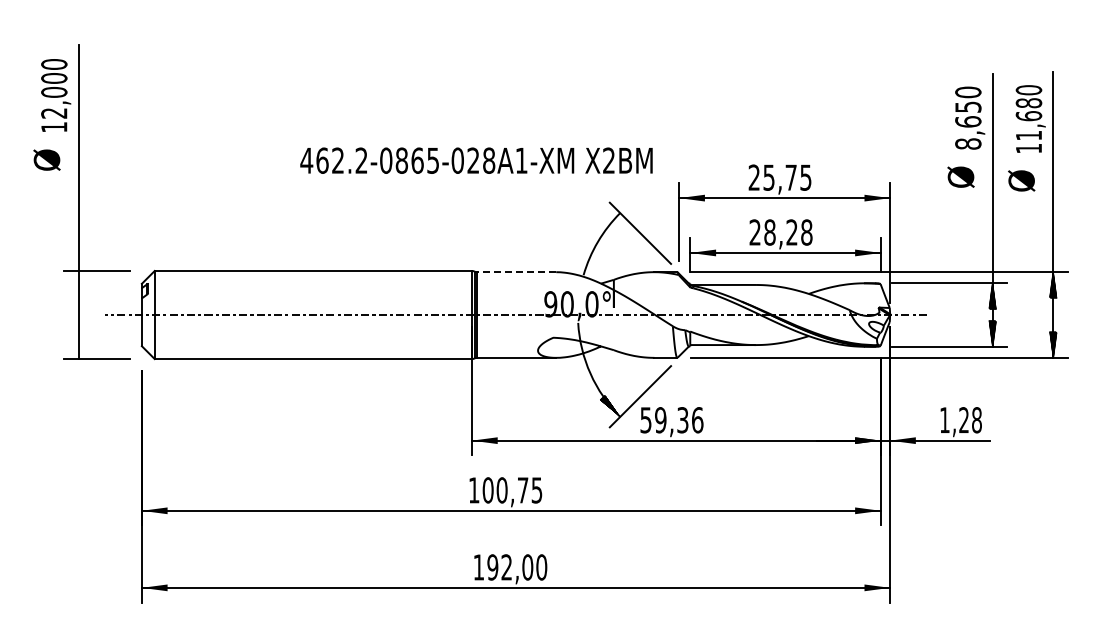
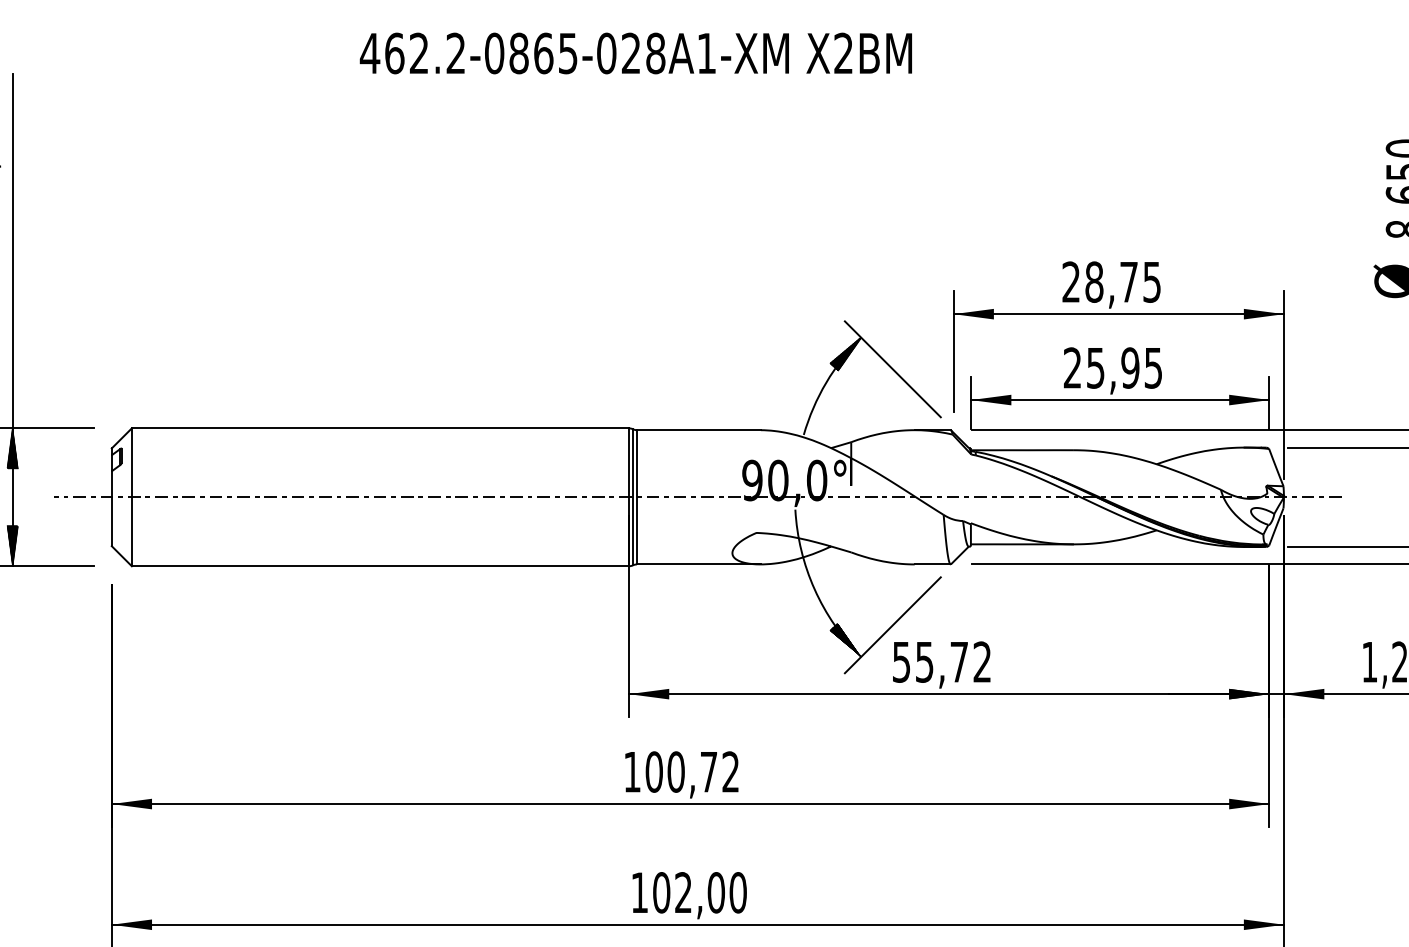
text: (476, 160) -> (636, 53), moved
text: (768, 177) -> (1093, 281), 25,75 -> 28,75
hatch: (610, 223) -> (845, 353), added
text: (788, 232) -> (1124, 368), 28,28 -> 25,95
line: (516, 272) -> (698, 430), dashed -> solid
hatch: (78, 283) -> (12, 447), added
hatch: (78, 345) -> (12, 545), added
text: (679, 420) -> (954, 662), 59,36 -> 55,72
text: (536, 490) -> (730, 772), 100,75 -> 100,72
text: (492, 567) -> (661, 892), 192,00 -> 102,00

